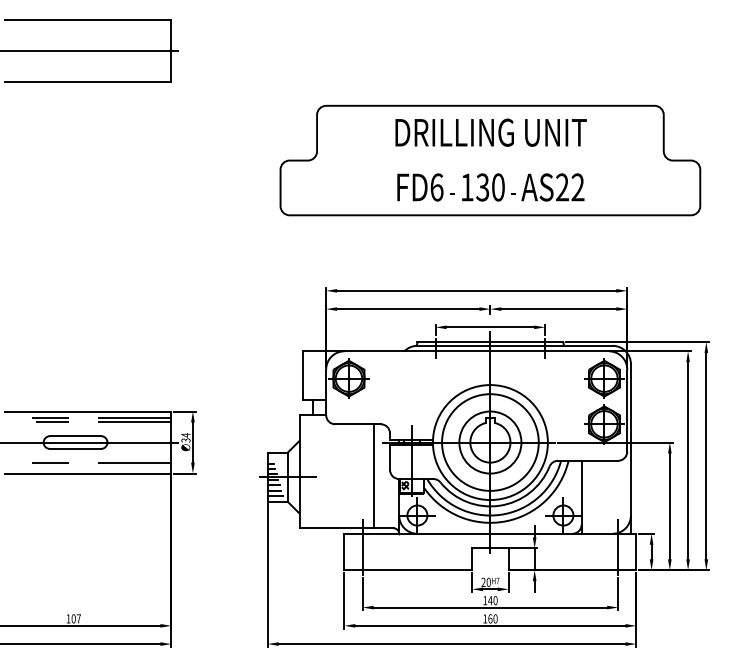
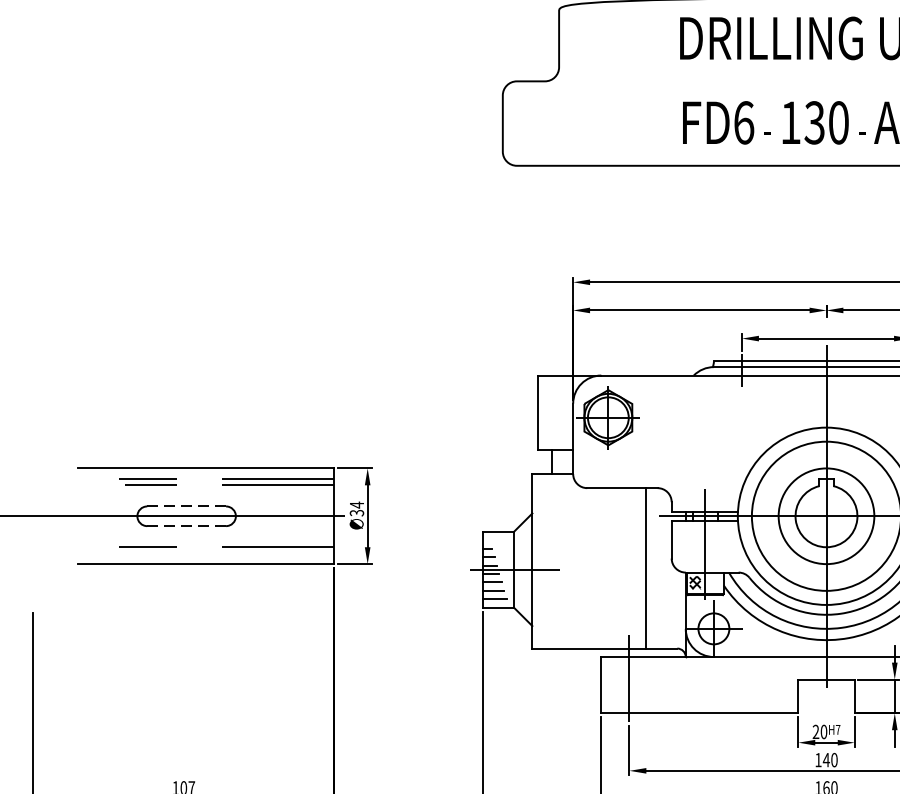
line: (75, 436) -> (186, 506), solid -> dashed
line: (75, 448) -> (186, 525), solid -> dashed

